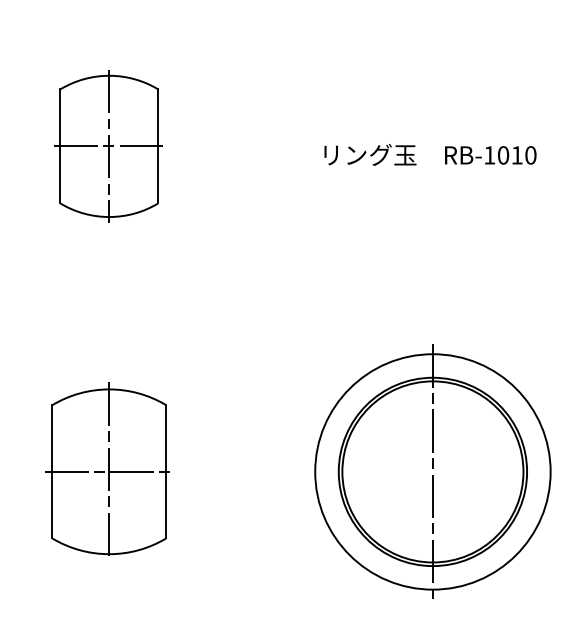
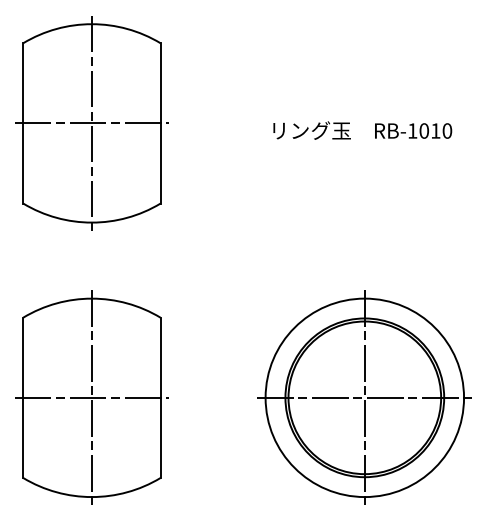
part: (109, 146) -> (92, 123), size x1.67
part: (109, 471) -> (92, 397), size x1.43
line: (432, 471) -> (364, 397), added

